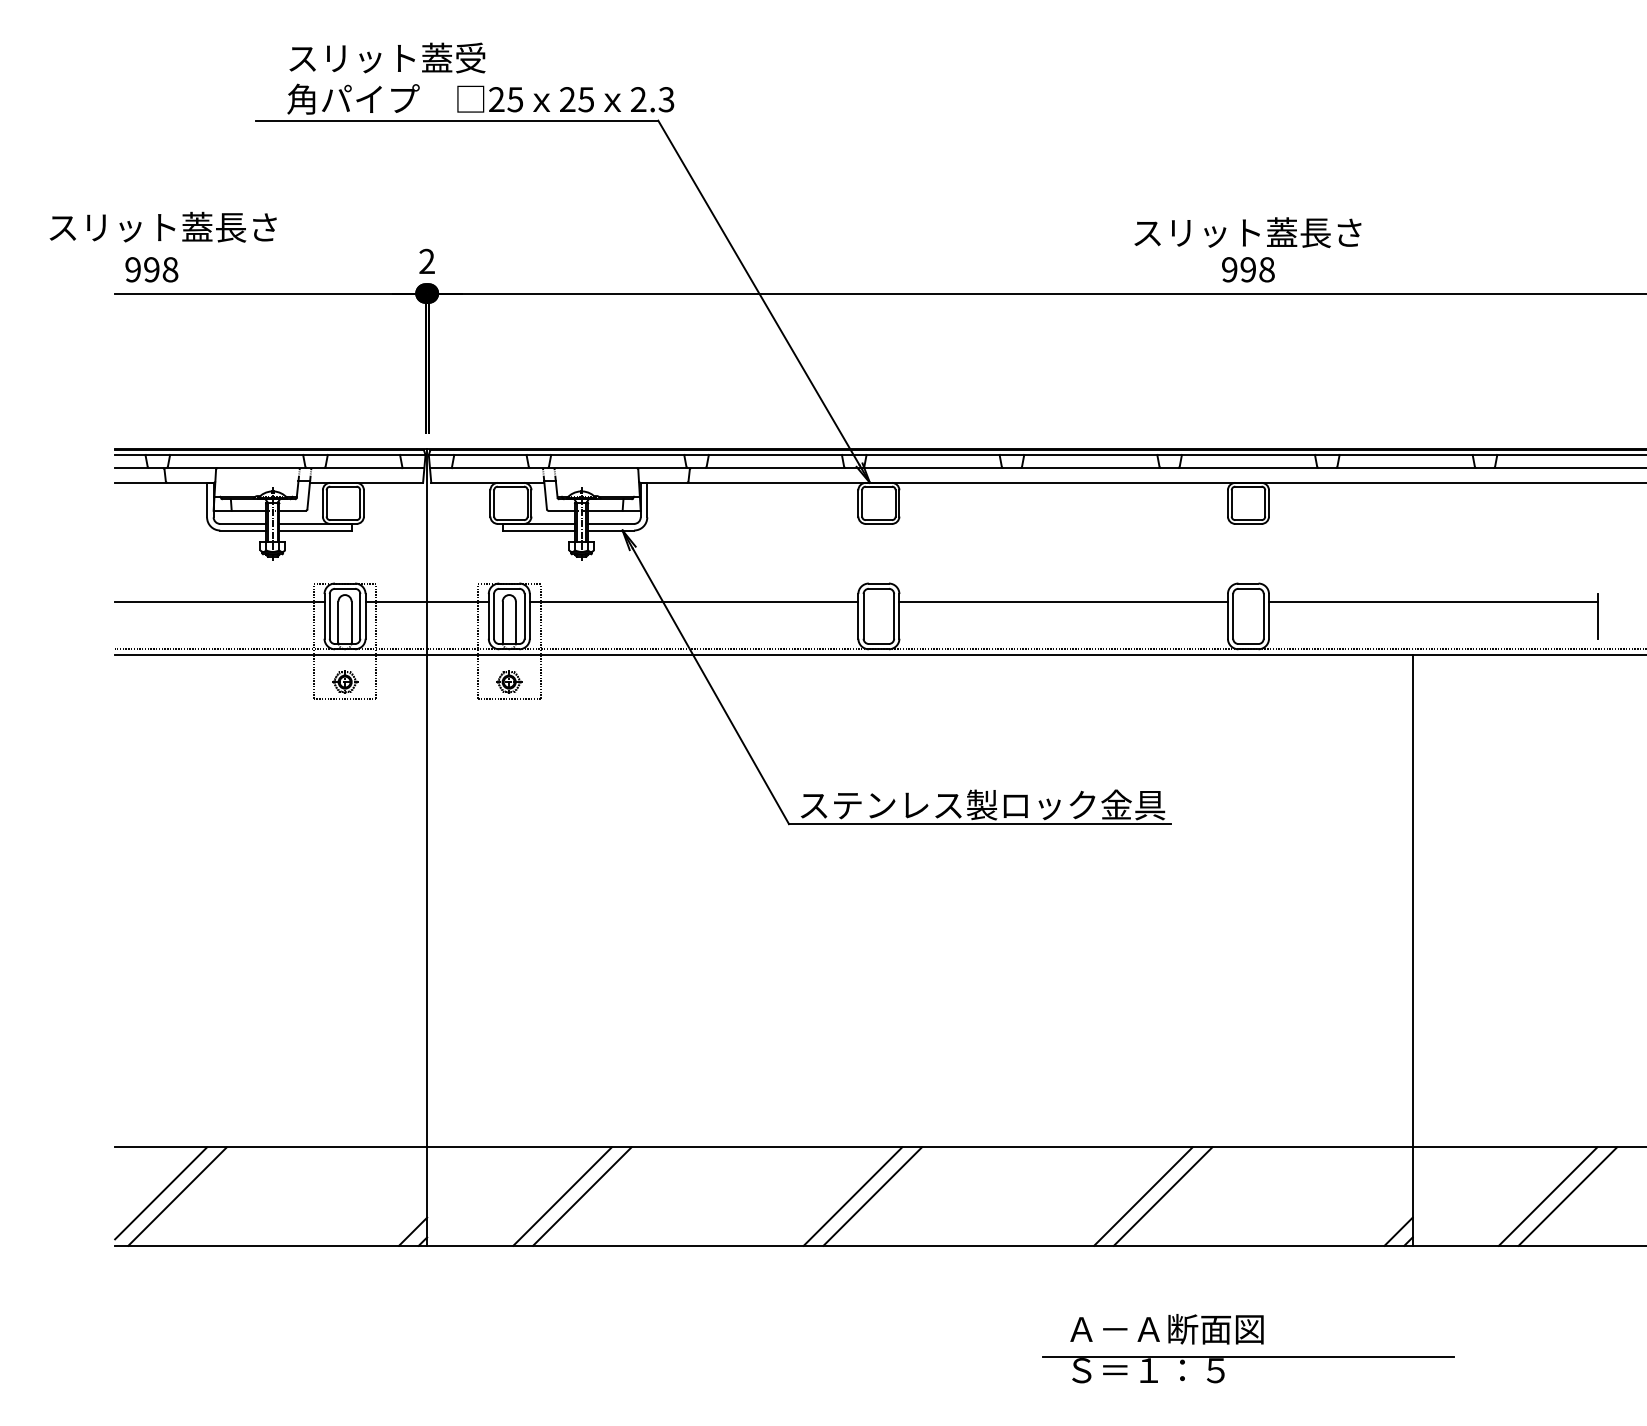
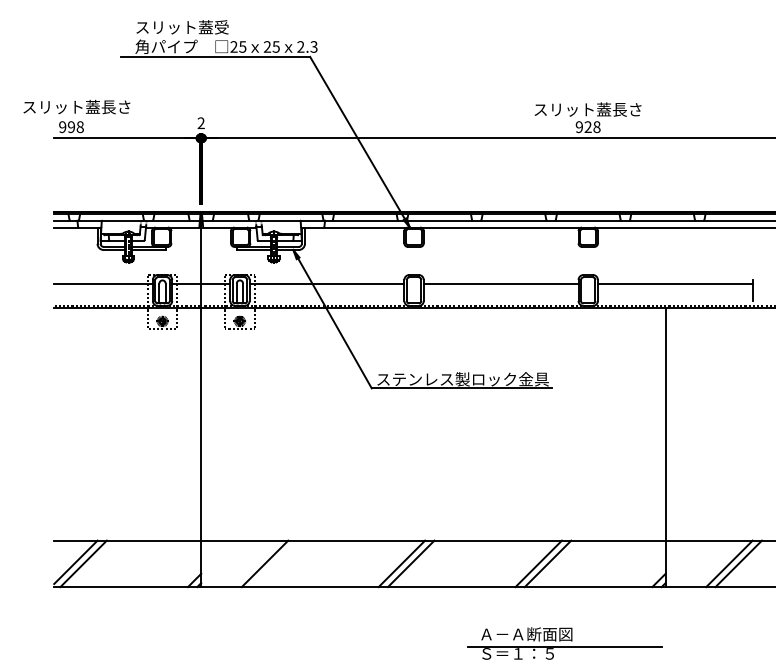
text: (1246, 270) -> (587, 127), 998 -> 928
line: (582, 1195) -> (274, 563), removed
part: (1246, 1348) -> (564, 643), moved

